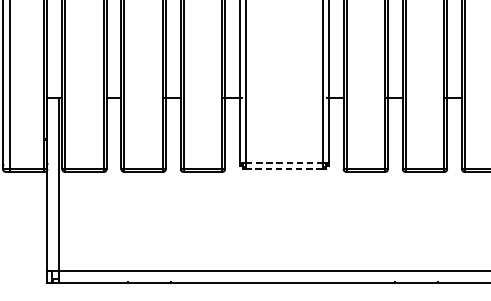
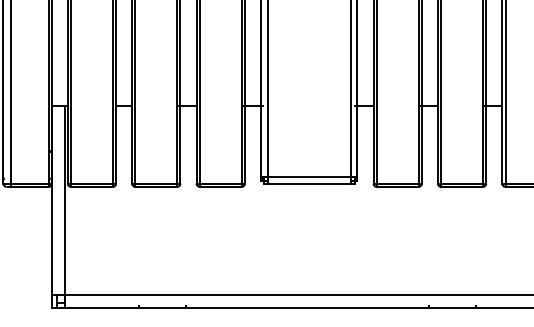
line: (284, 163) -> (309, 177), dashed -> solid
line: (284, 168) -> (309, 183), dashed -> solid

